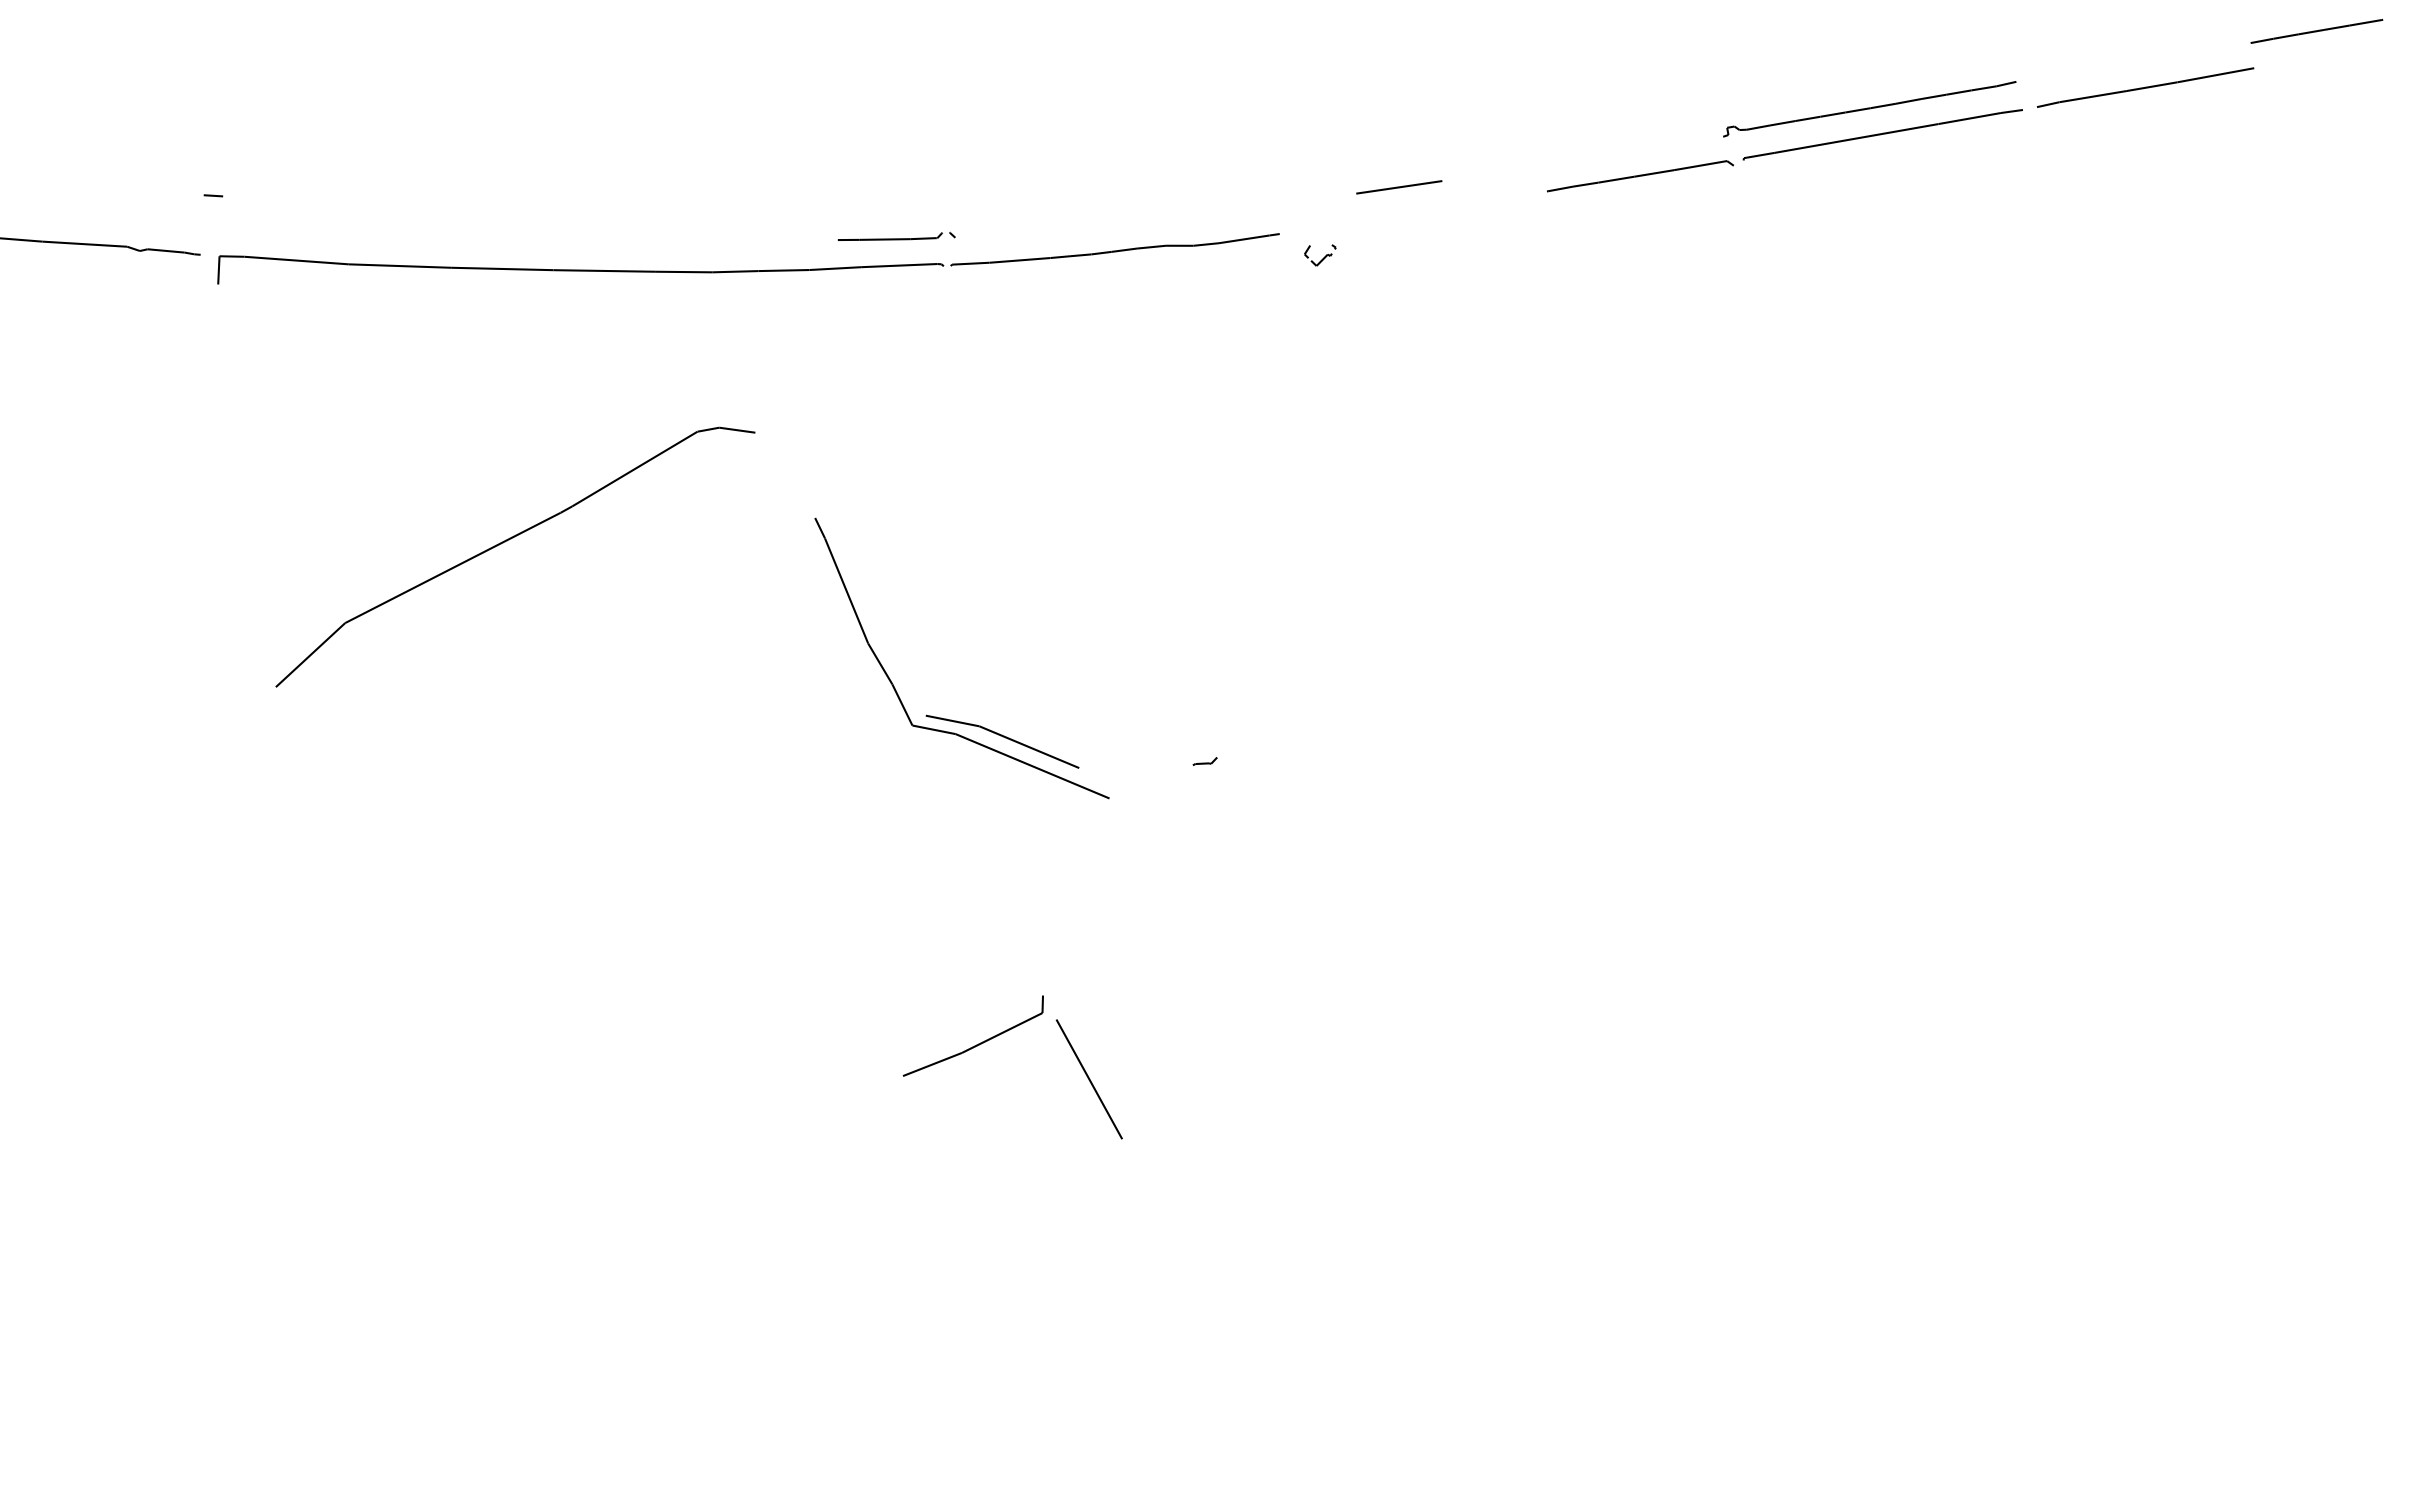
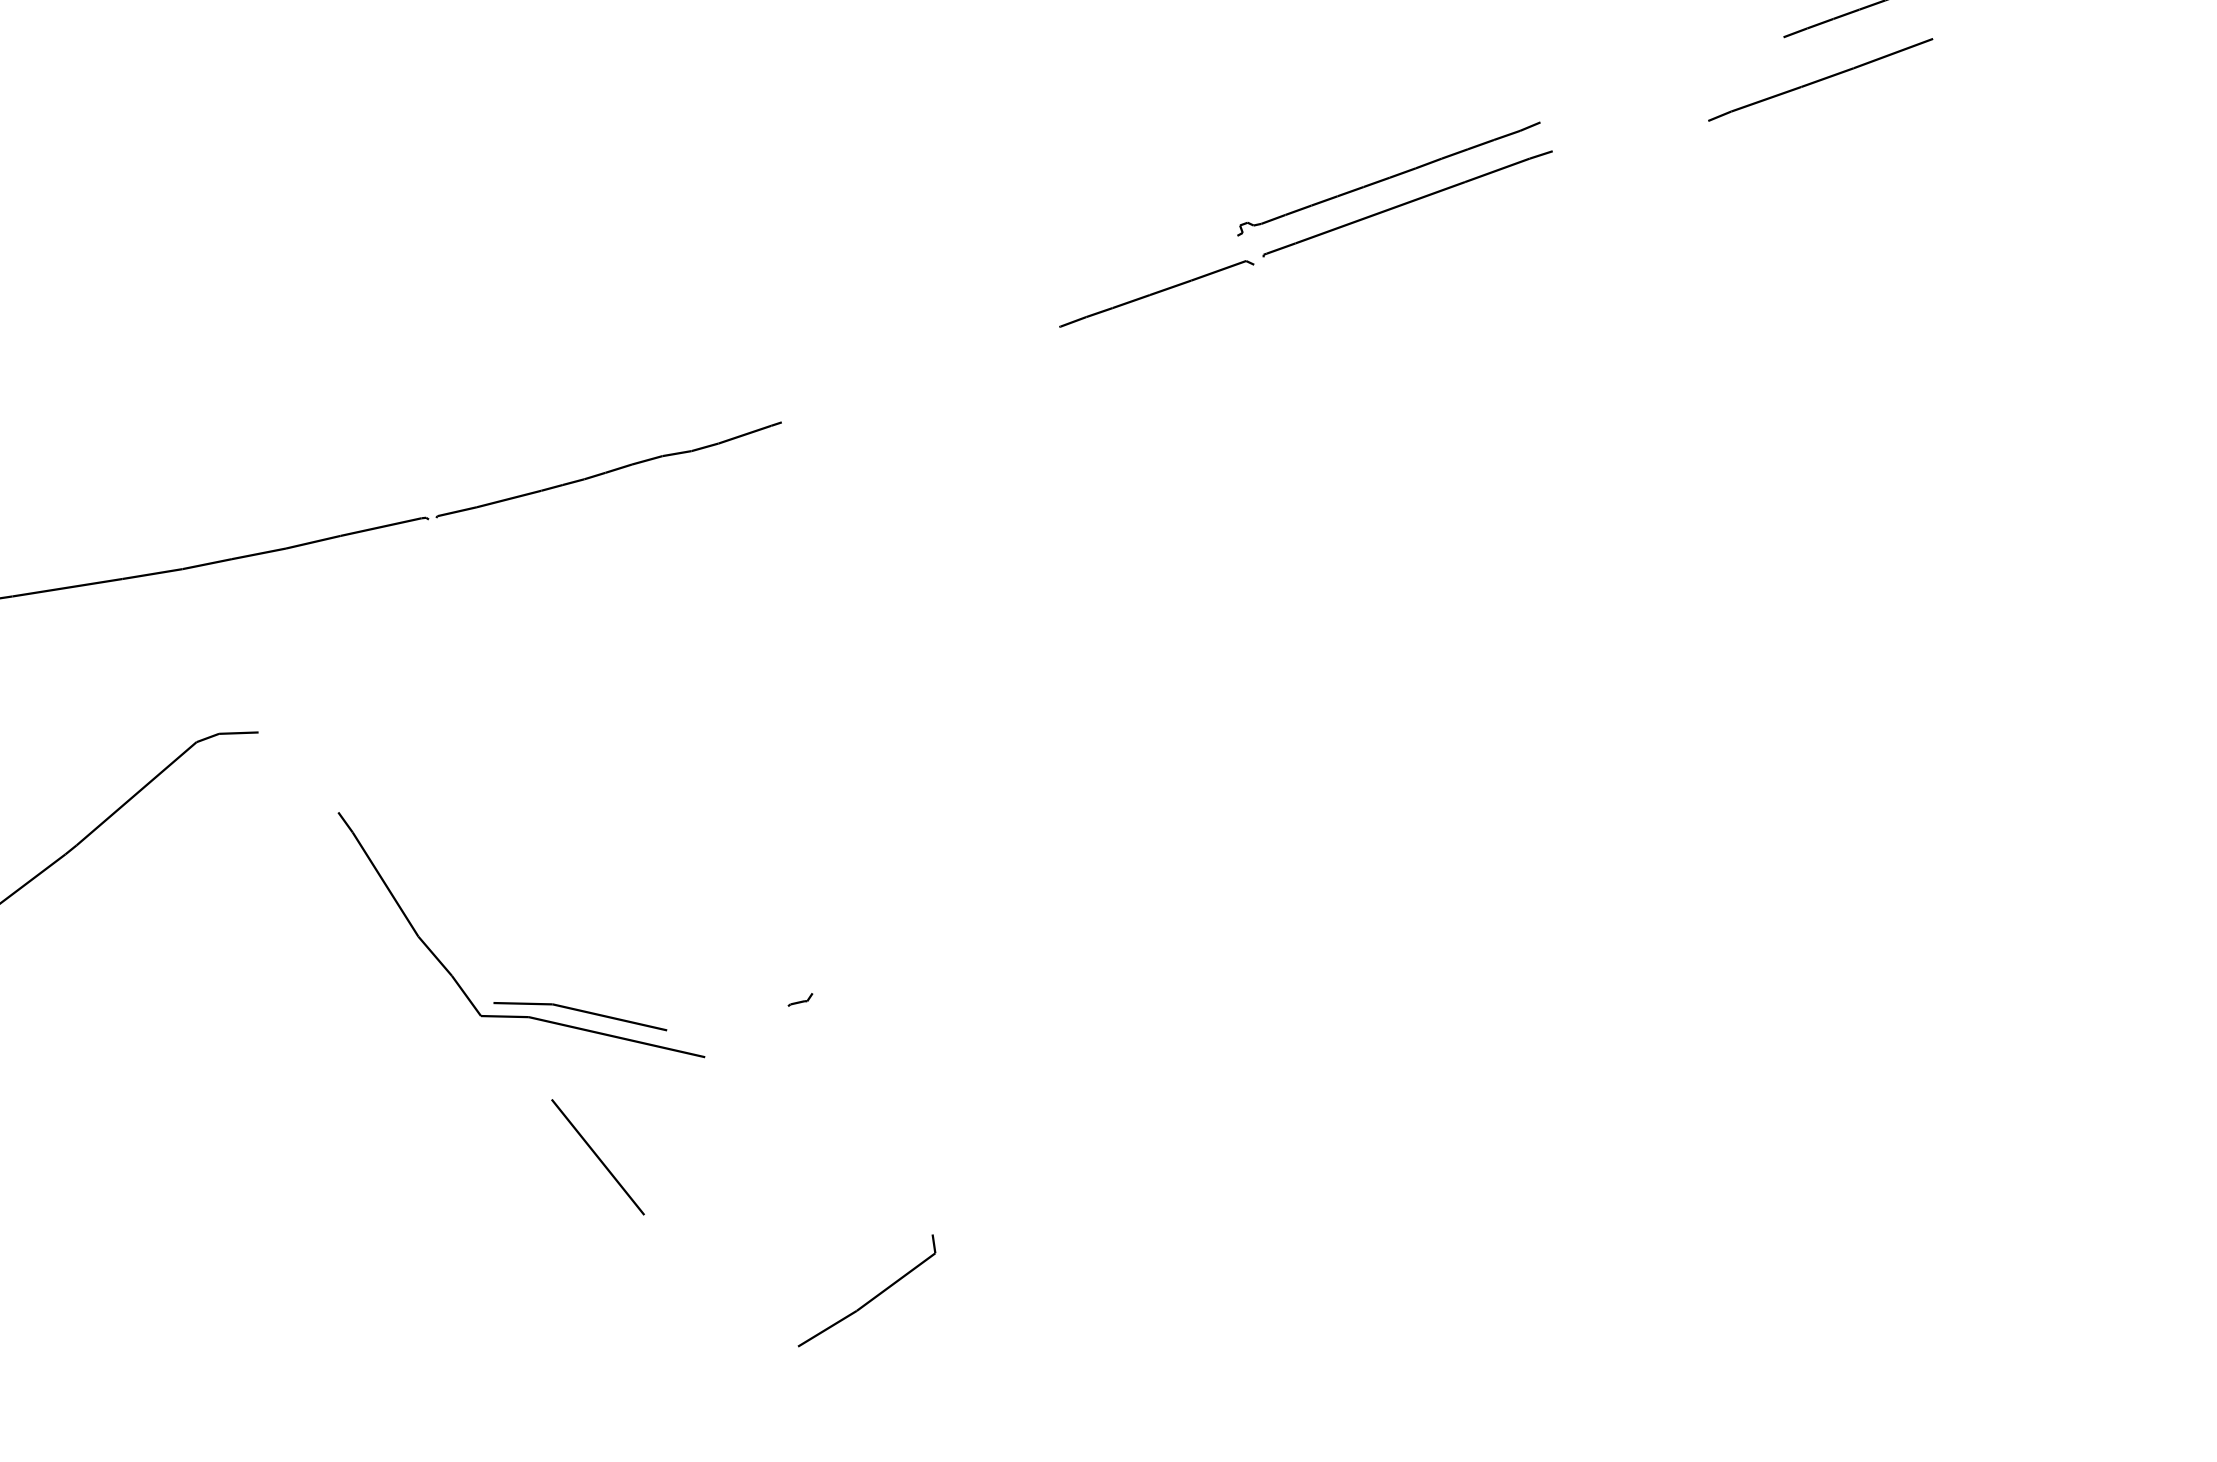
line: (2145, 87) -> (1820, 79), moved
line: (1399, 187) -> (901, 350), removed
part: (896, 235) -> (372, 495), removed
part: (1320, 255) -> (829, 437), removed
part: (976, 1044) -> (870, 1299), moved
line: (1088, 1079) -> (597, 1157), moved

